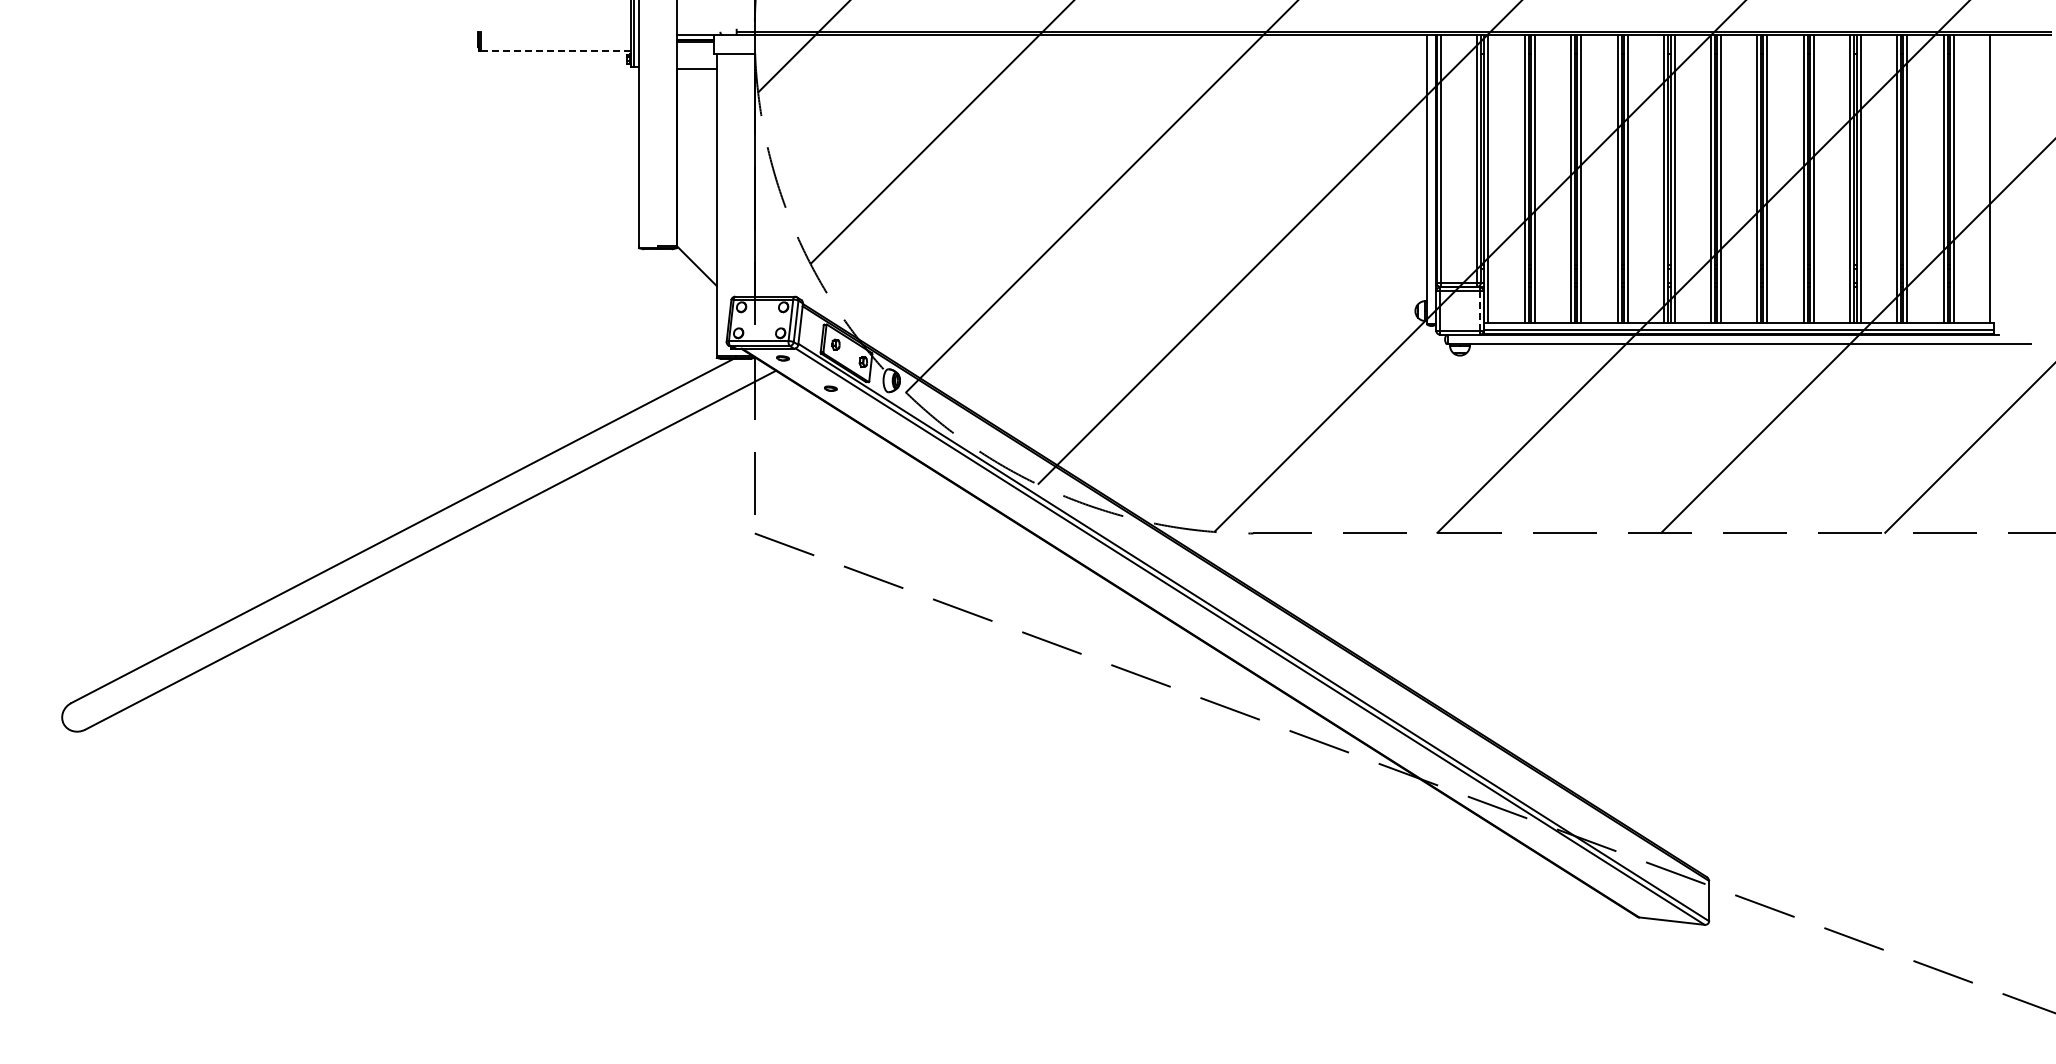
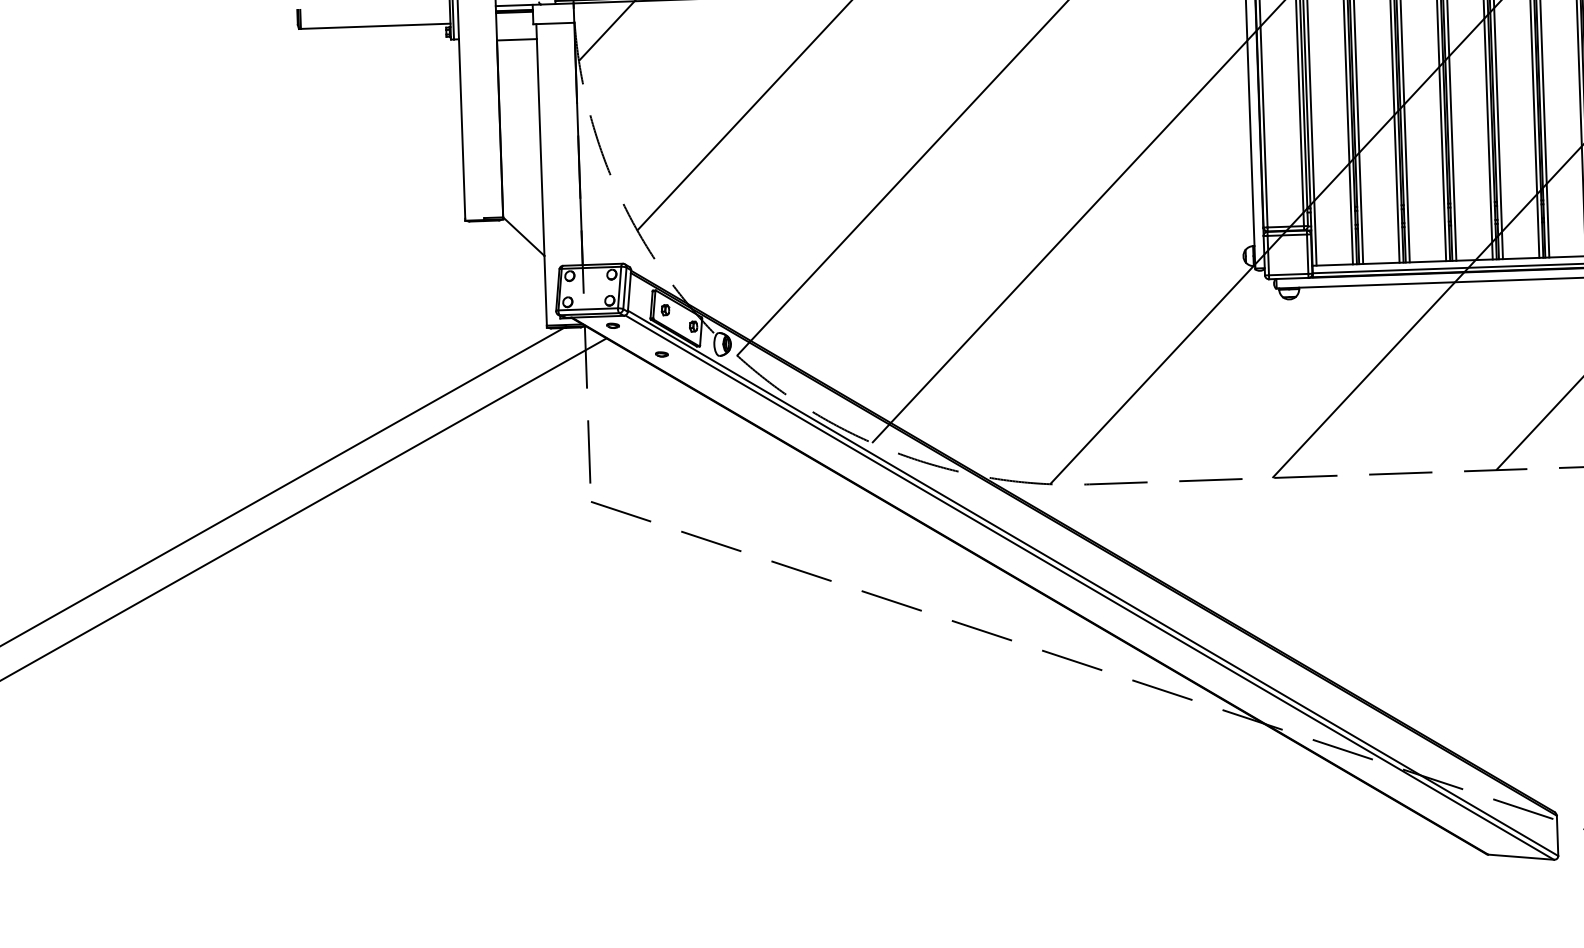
line: (556, 50) -> (375, 26), dashed -> solid
line: (1479, 311) -> (1307, 254), dashed -> solid

